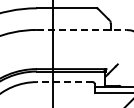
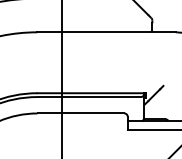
line: (81, 29) -> (106, 31), dashed -> solid
line: (64, 82) -> (80, 114), dashed -> solid

